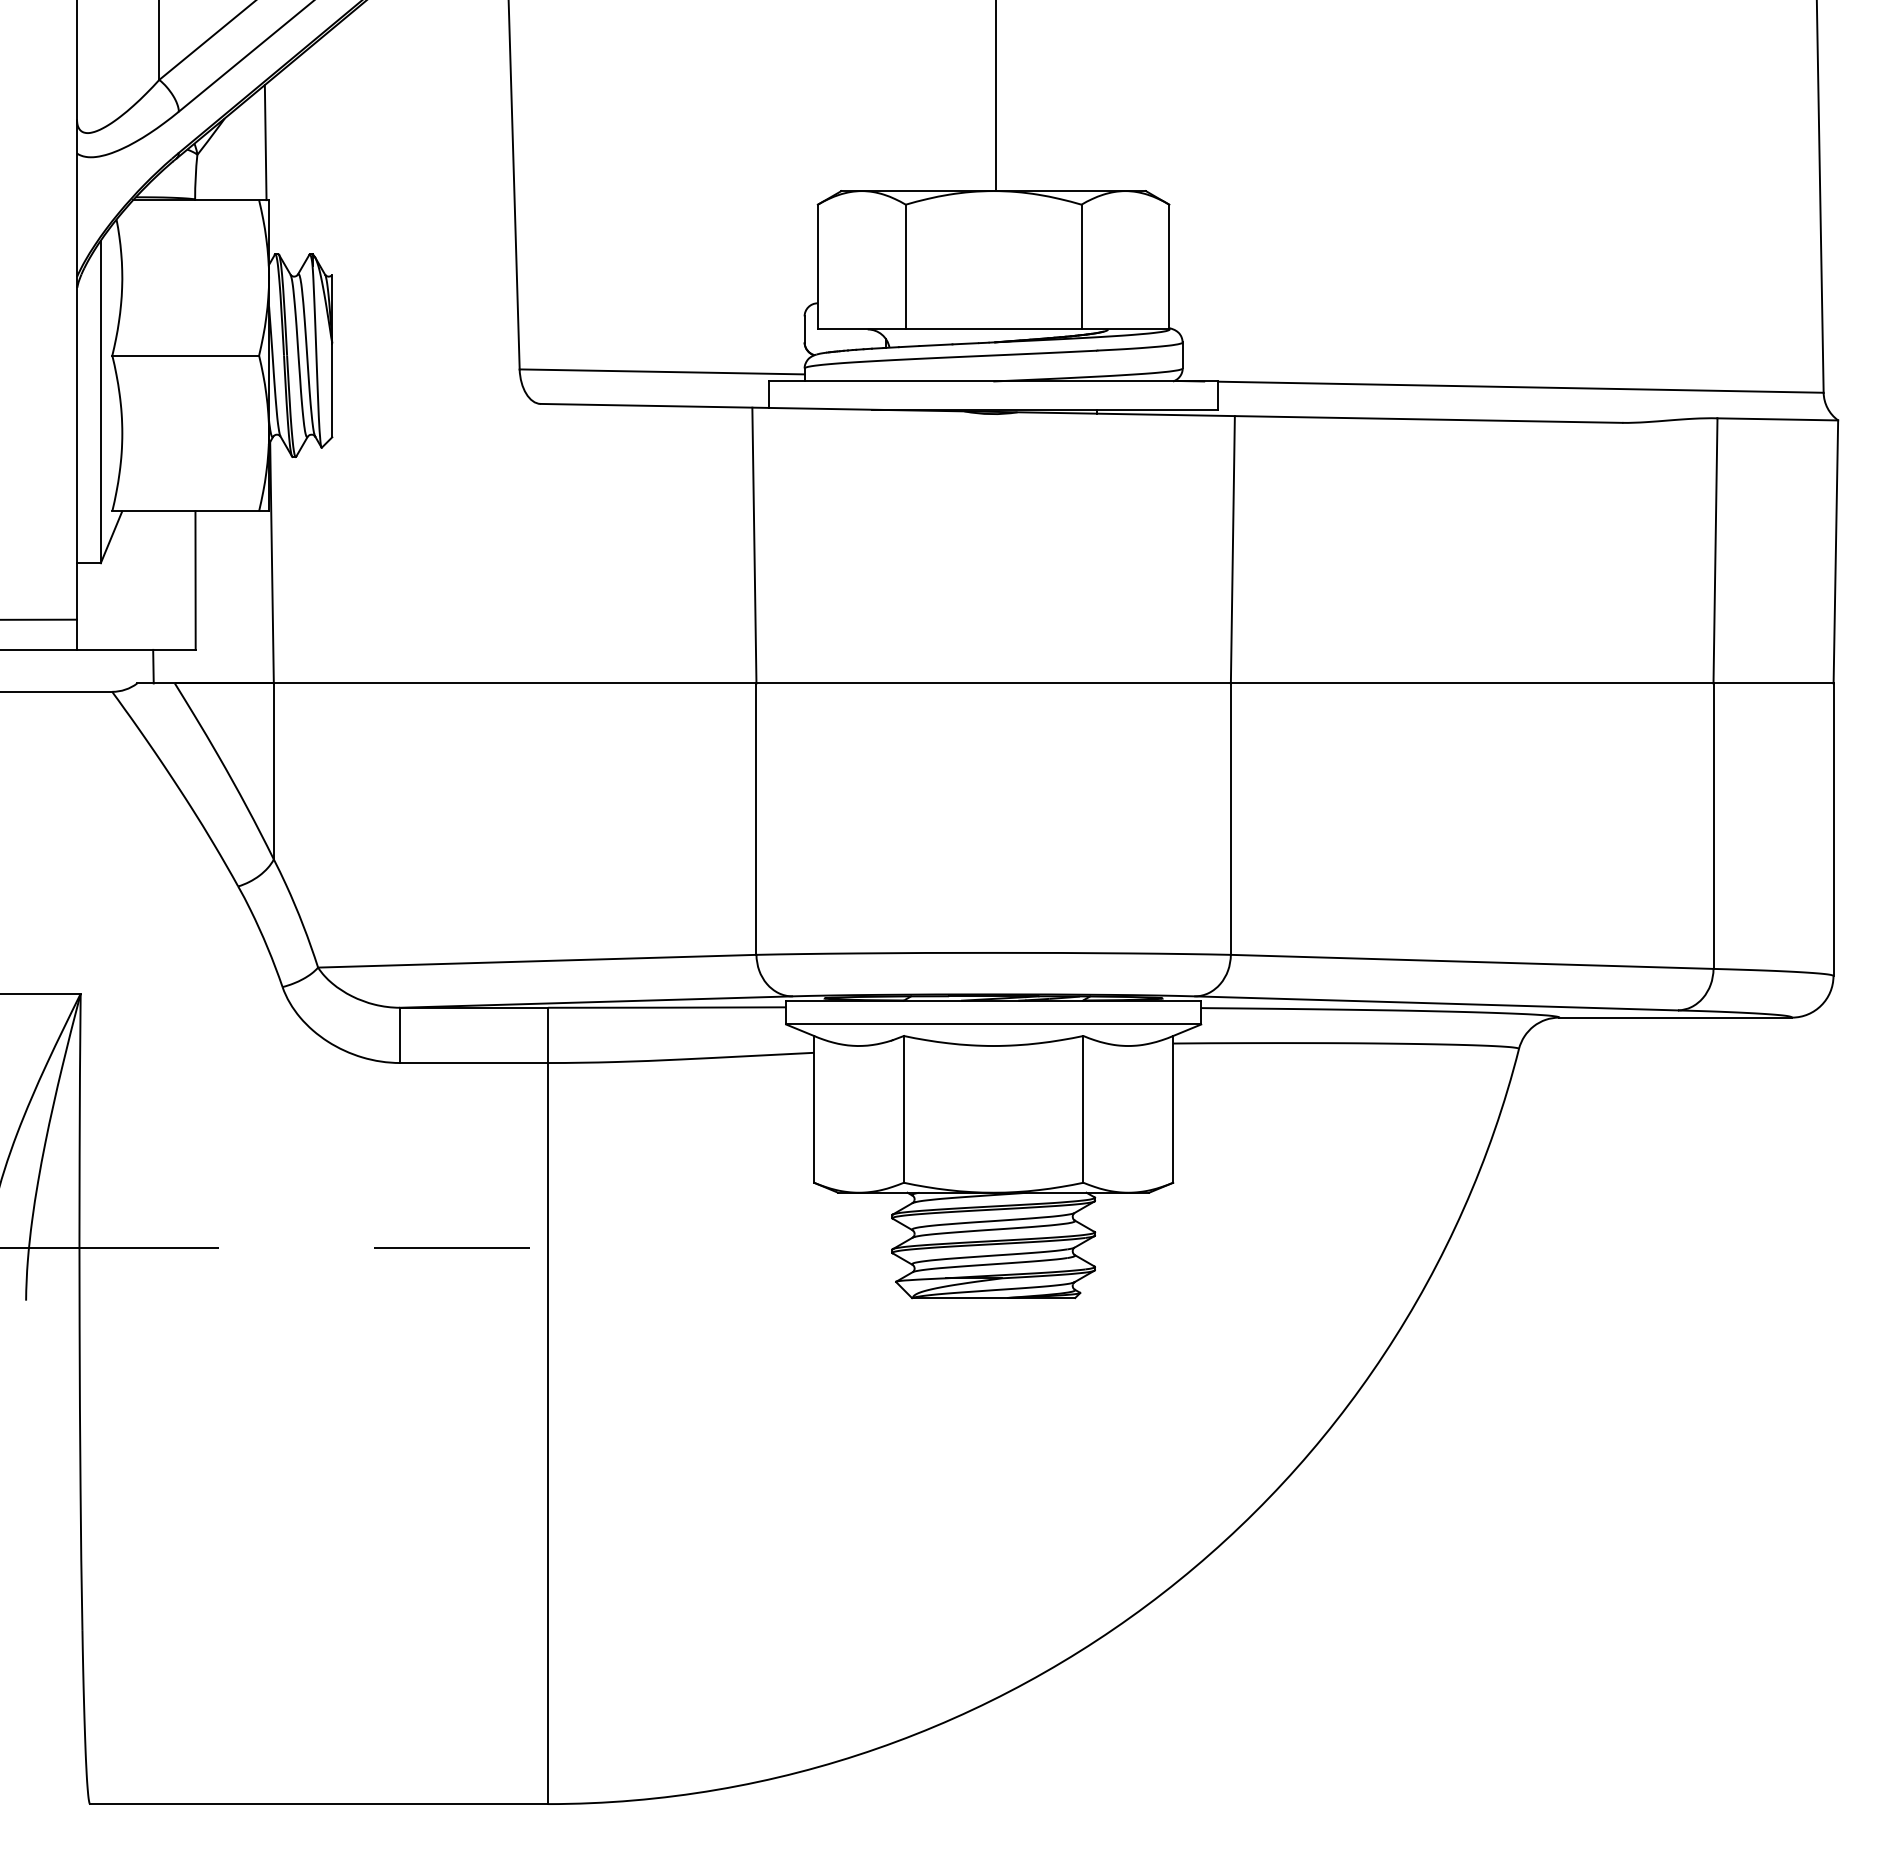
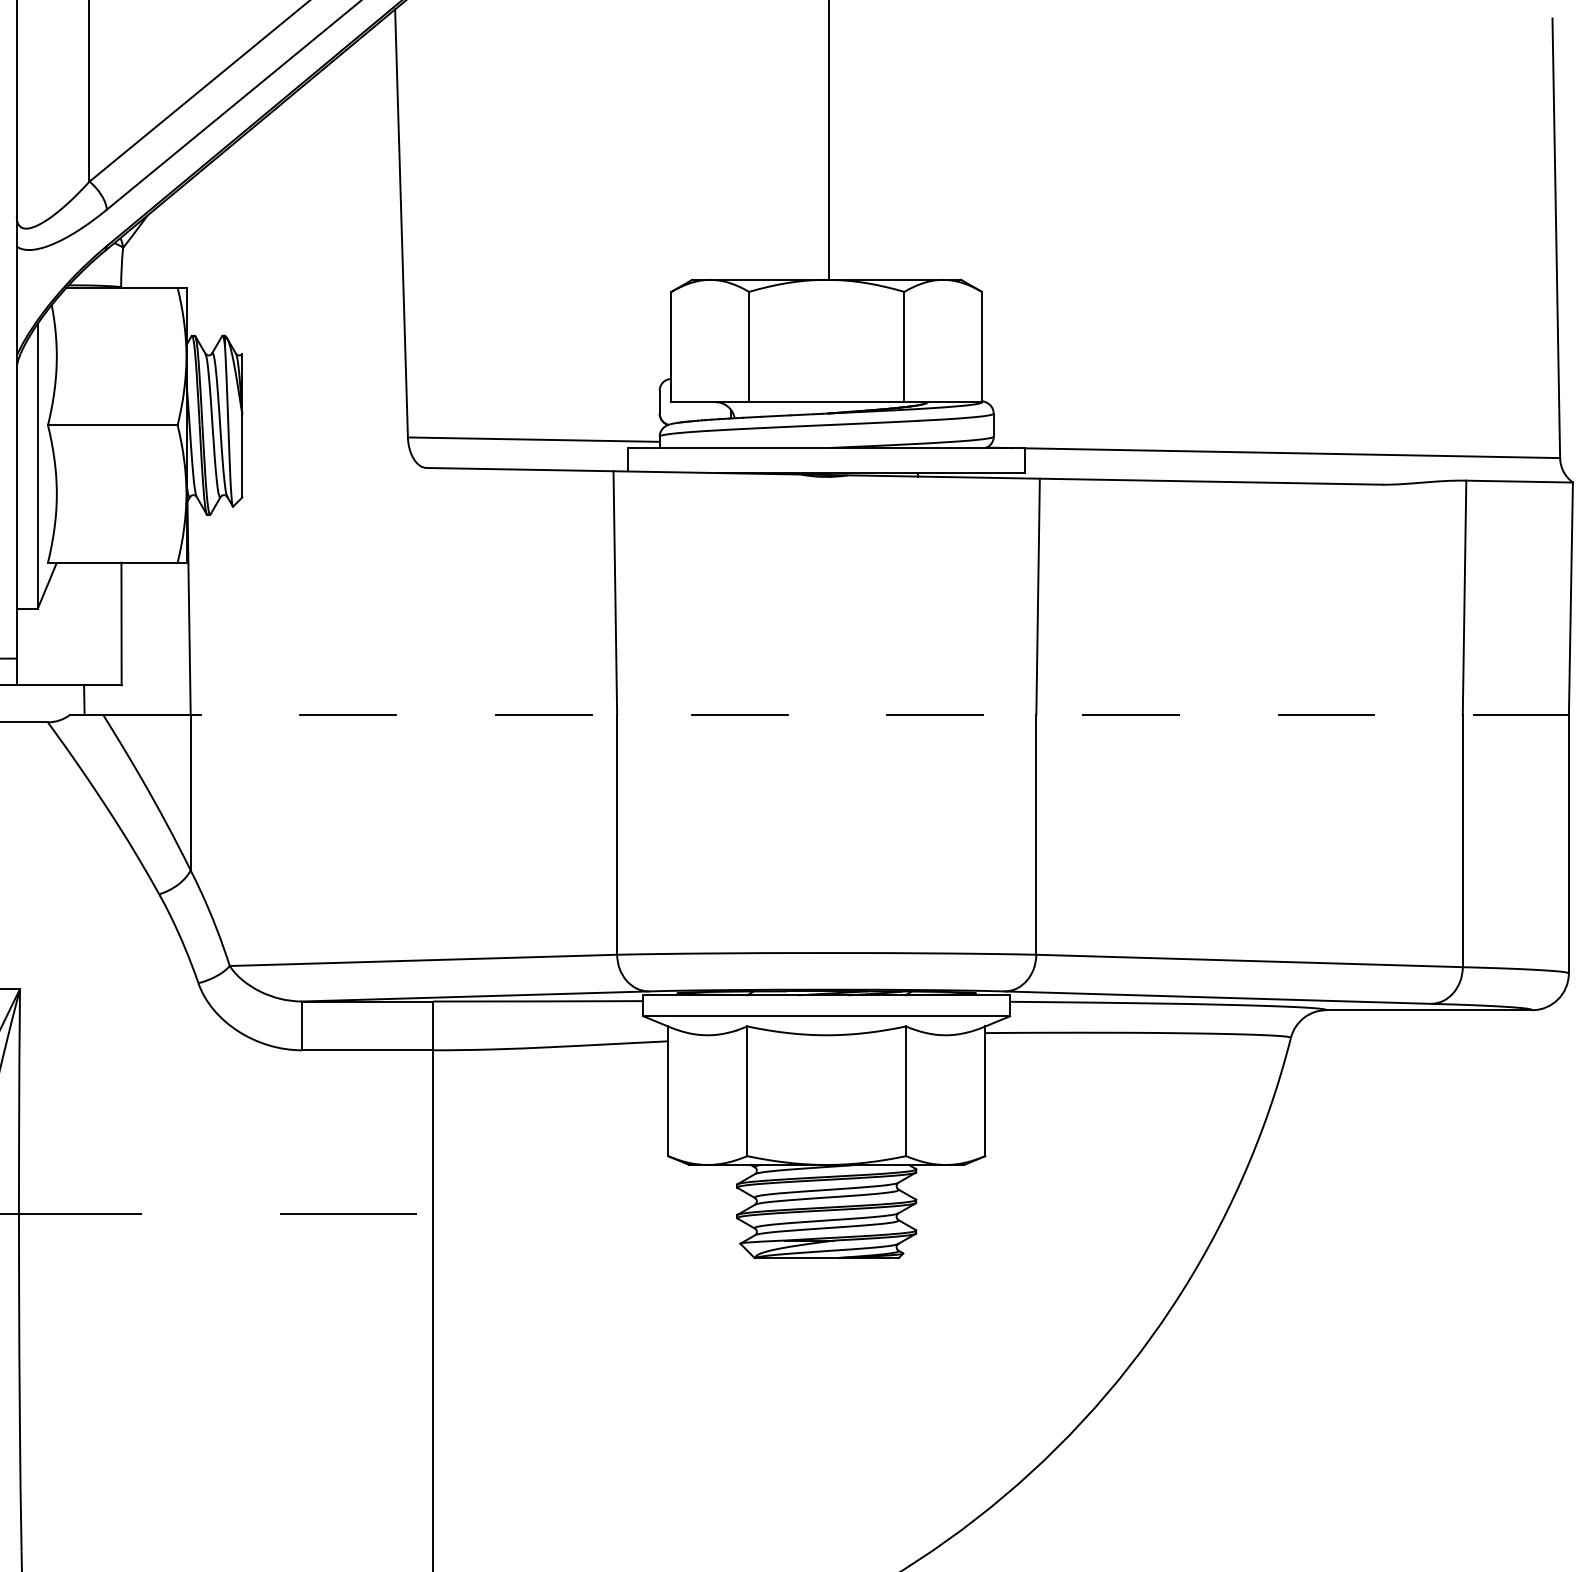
line: (265, 142) -> (183, 236), removed
line: (1005, 683) -> (837, 714), solid -> dashed

